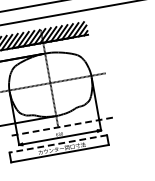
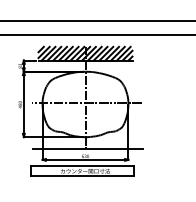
line: (60, 127) -> (87, 149), dashed -> solid
line: (58, 143) -> (82, 165), dashed -> solid

